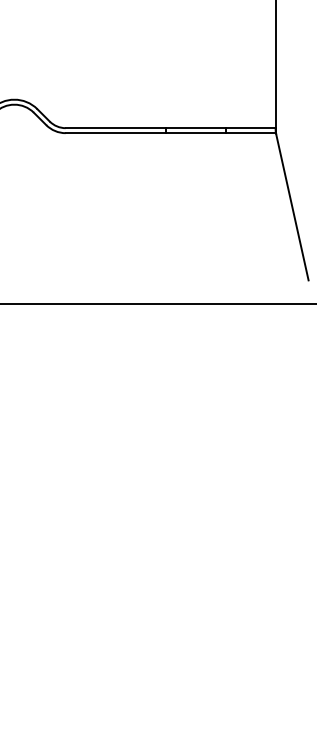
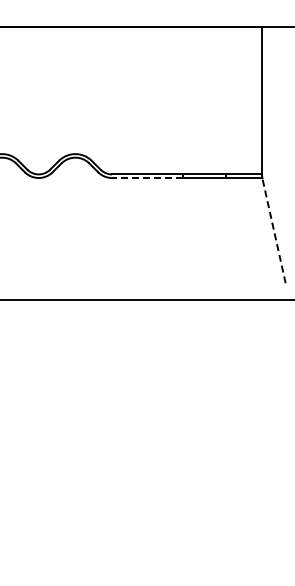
line: (115, 133) -> (147, 178), solid -> dashed
line: (292, 206) -> (274, 230), solid -> dashed

